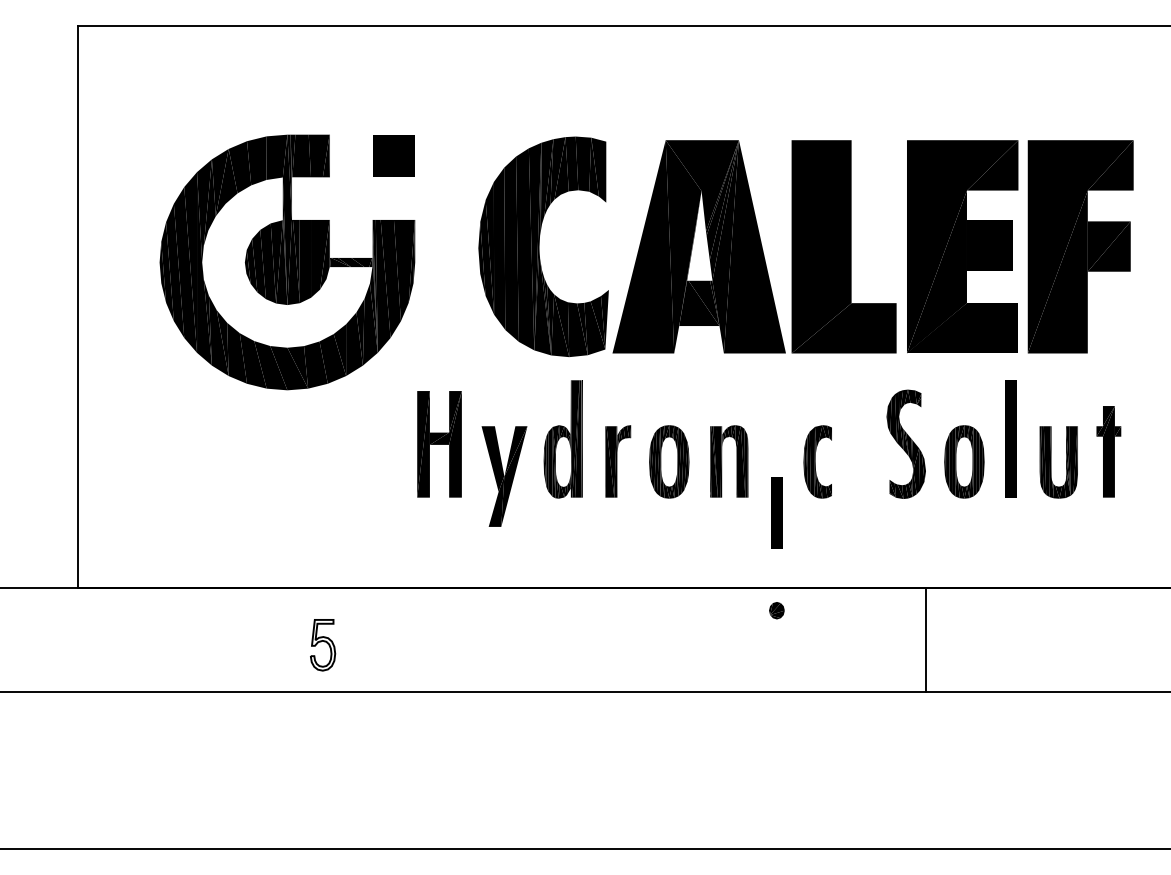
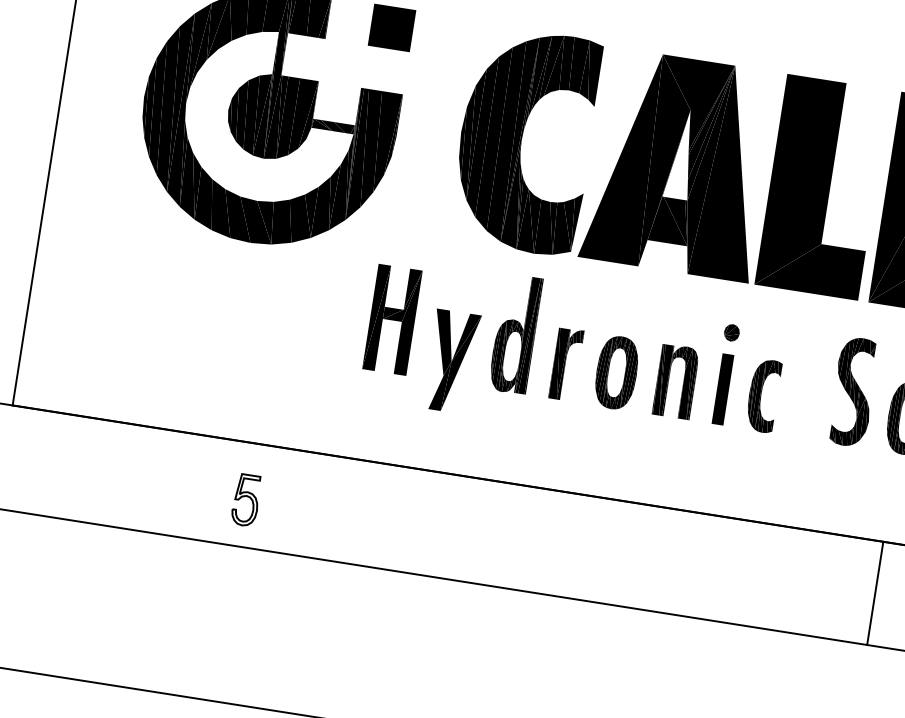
part: (776, 512) -> (722, 388), moved
part: (776, 610) -> (731, 332), moved
line: (925, 639) -> (874, 592), moved

